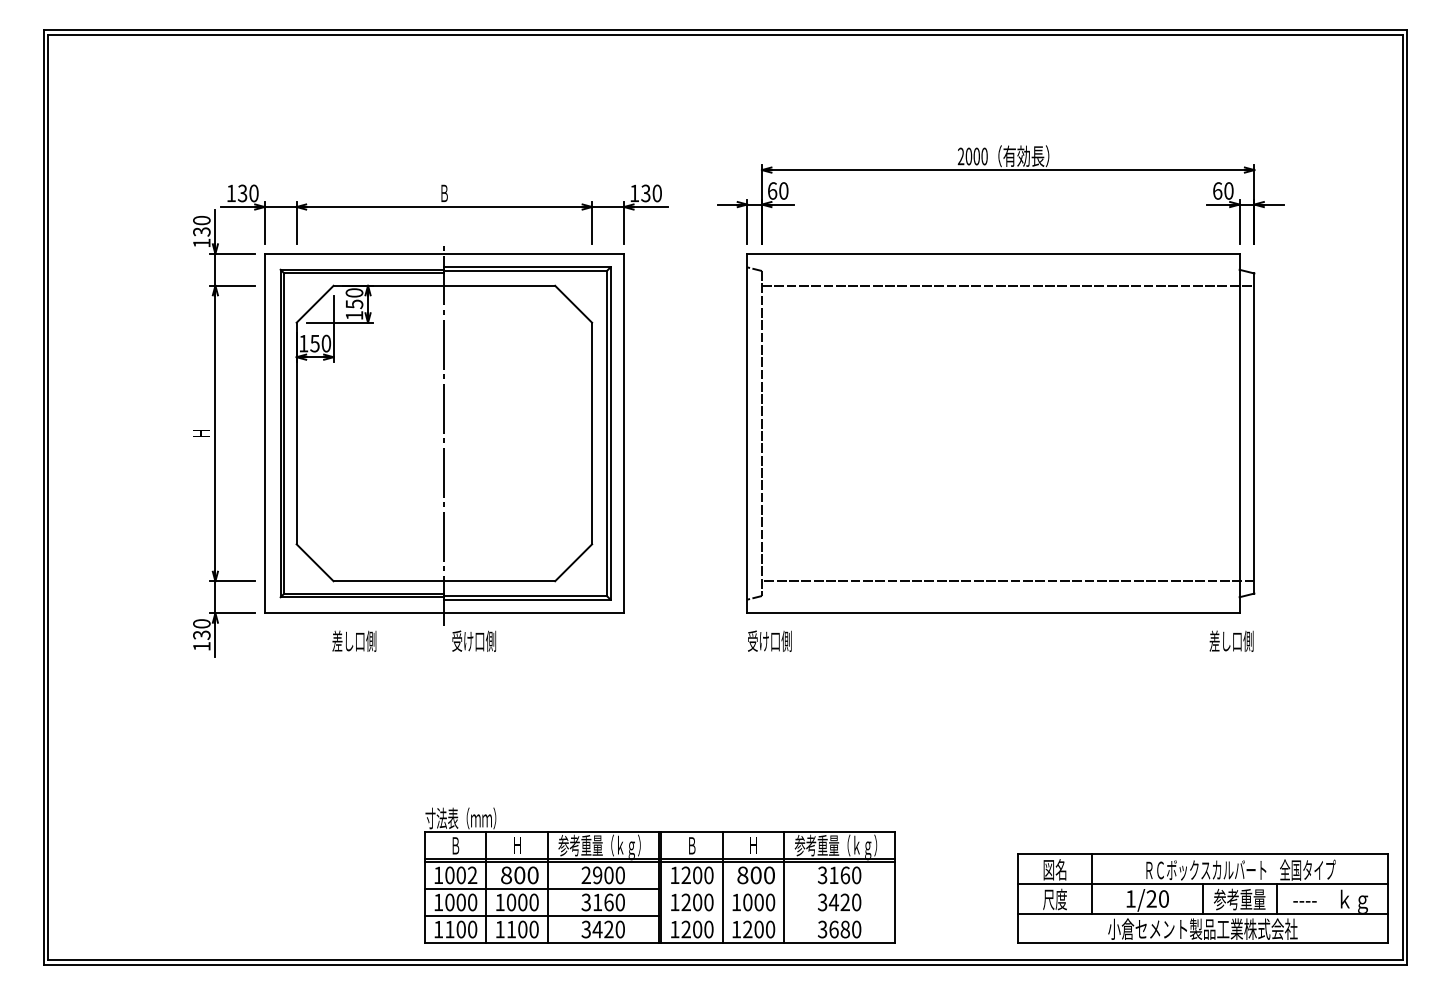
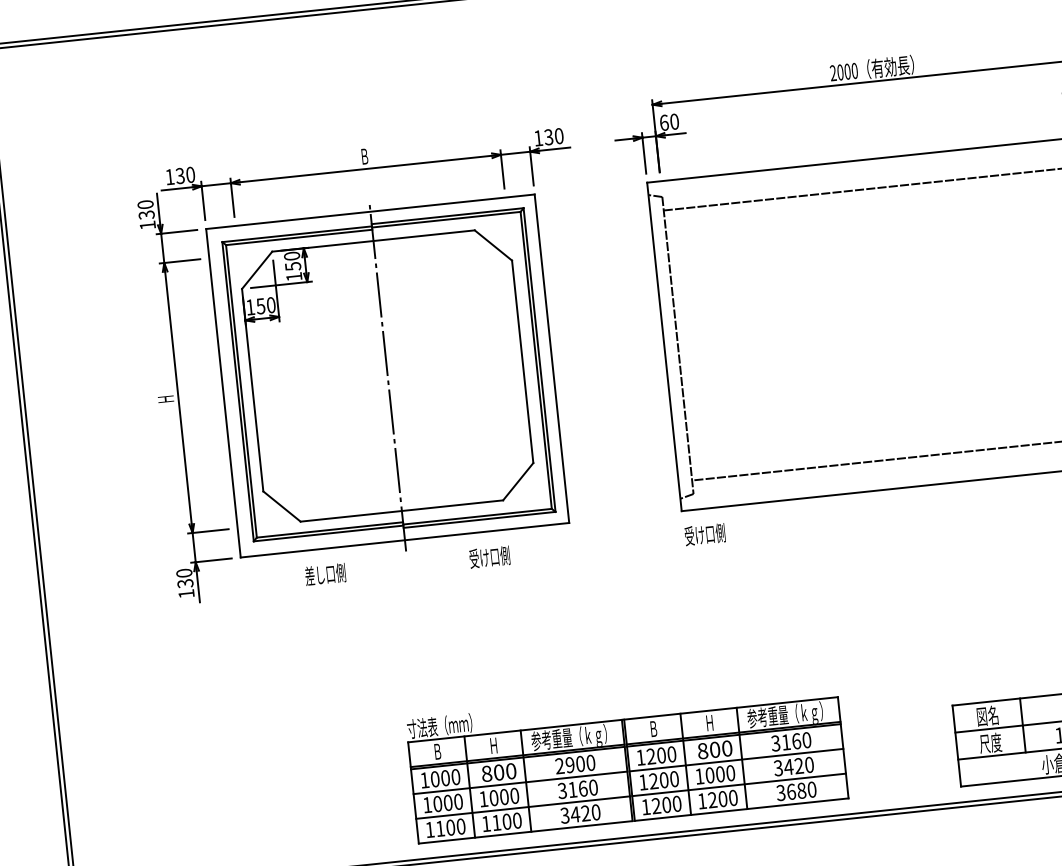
text: (474, 640) -> (489, 556), moved
text: (472, 875) -> (455, 777), 1002 -> 1000
line: (778, 888) -> (736, 759), added
line: (778, 916) -> (739, 785), added

